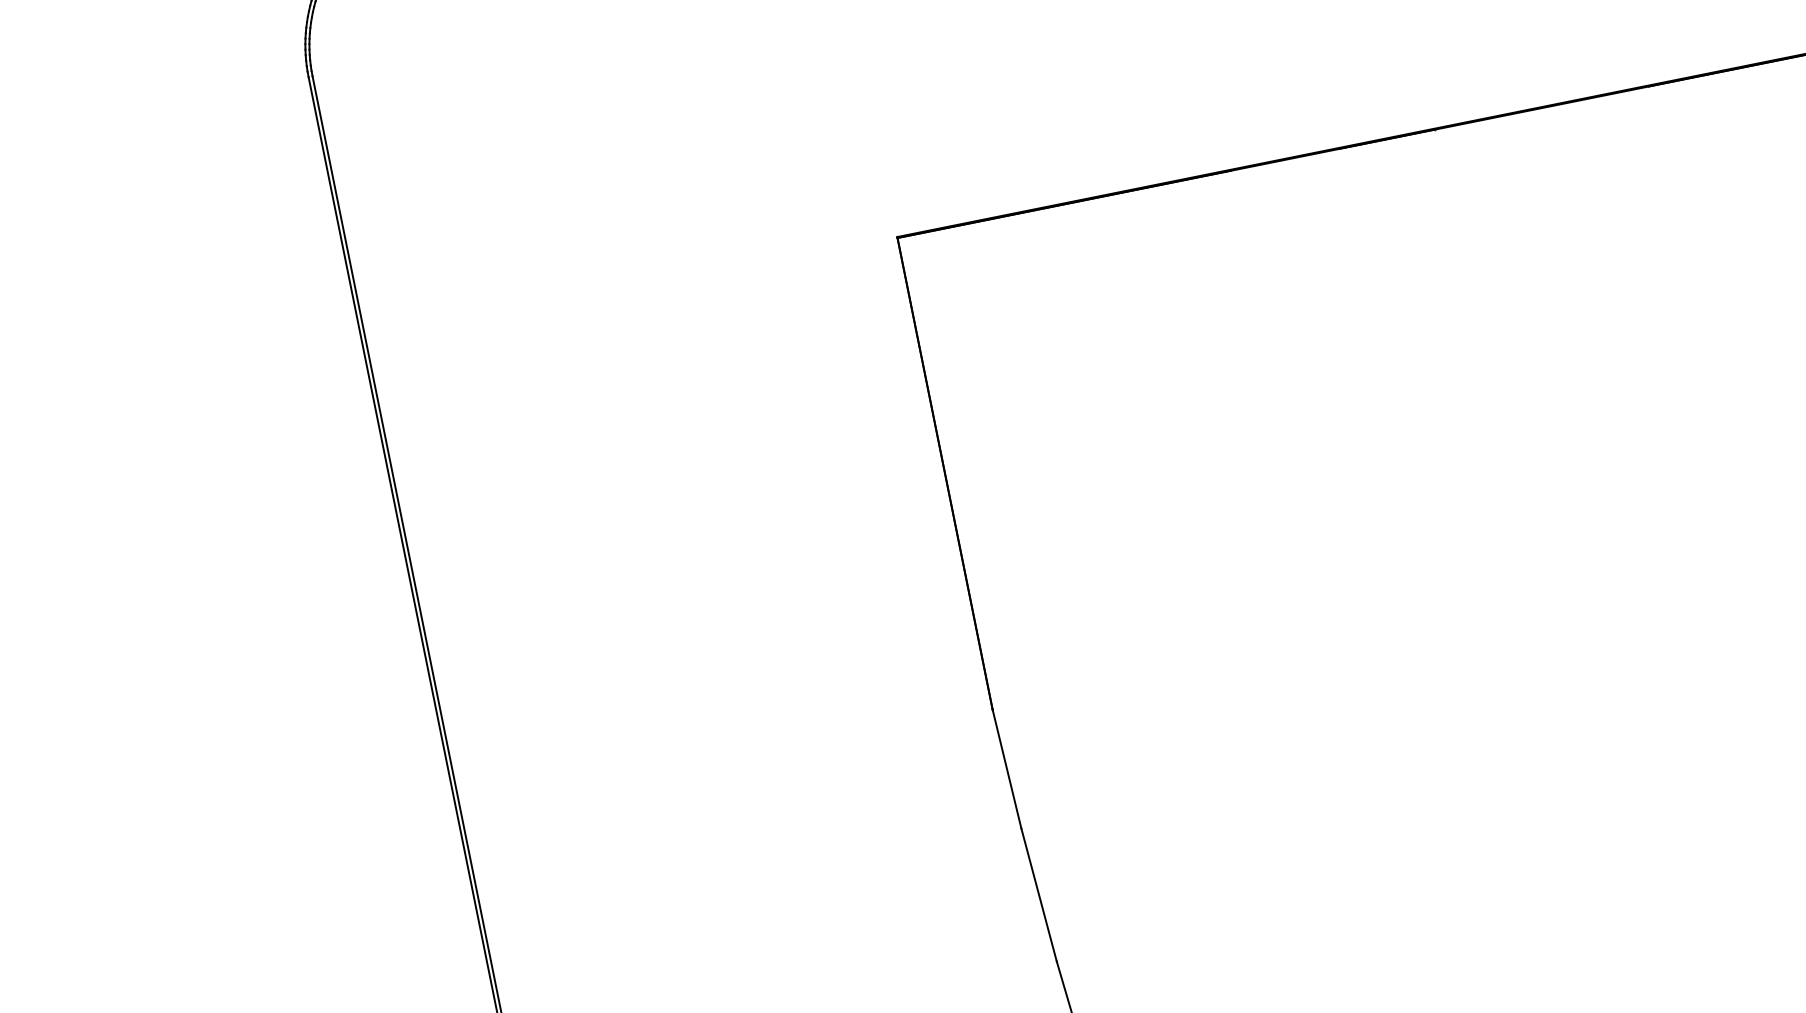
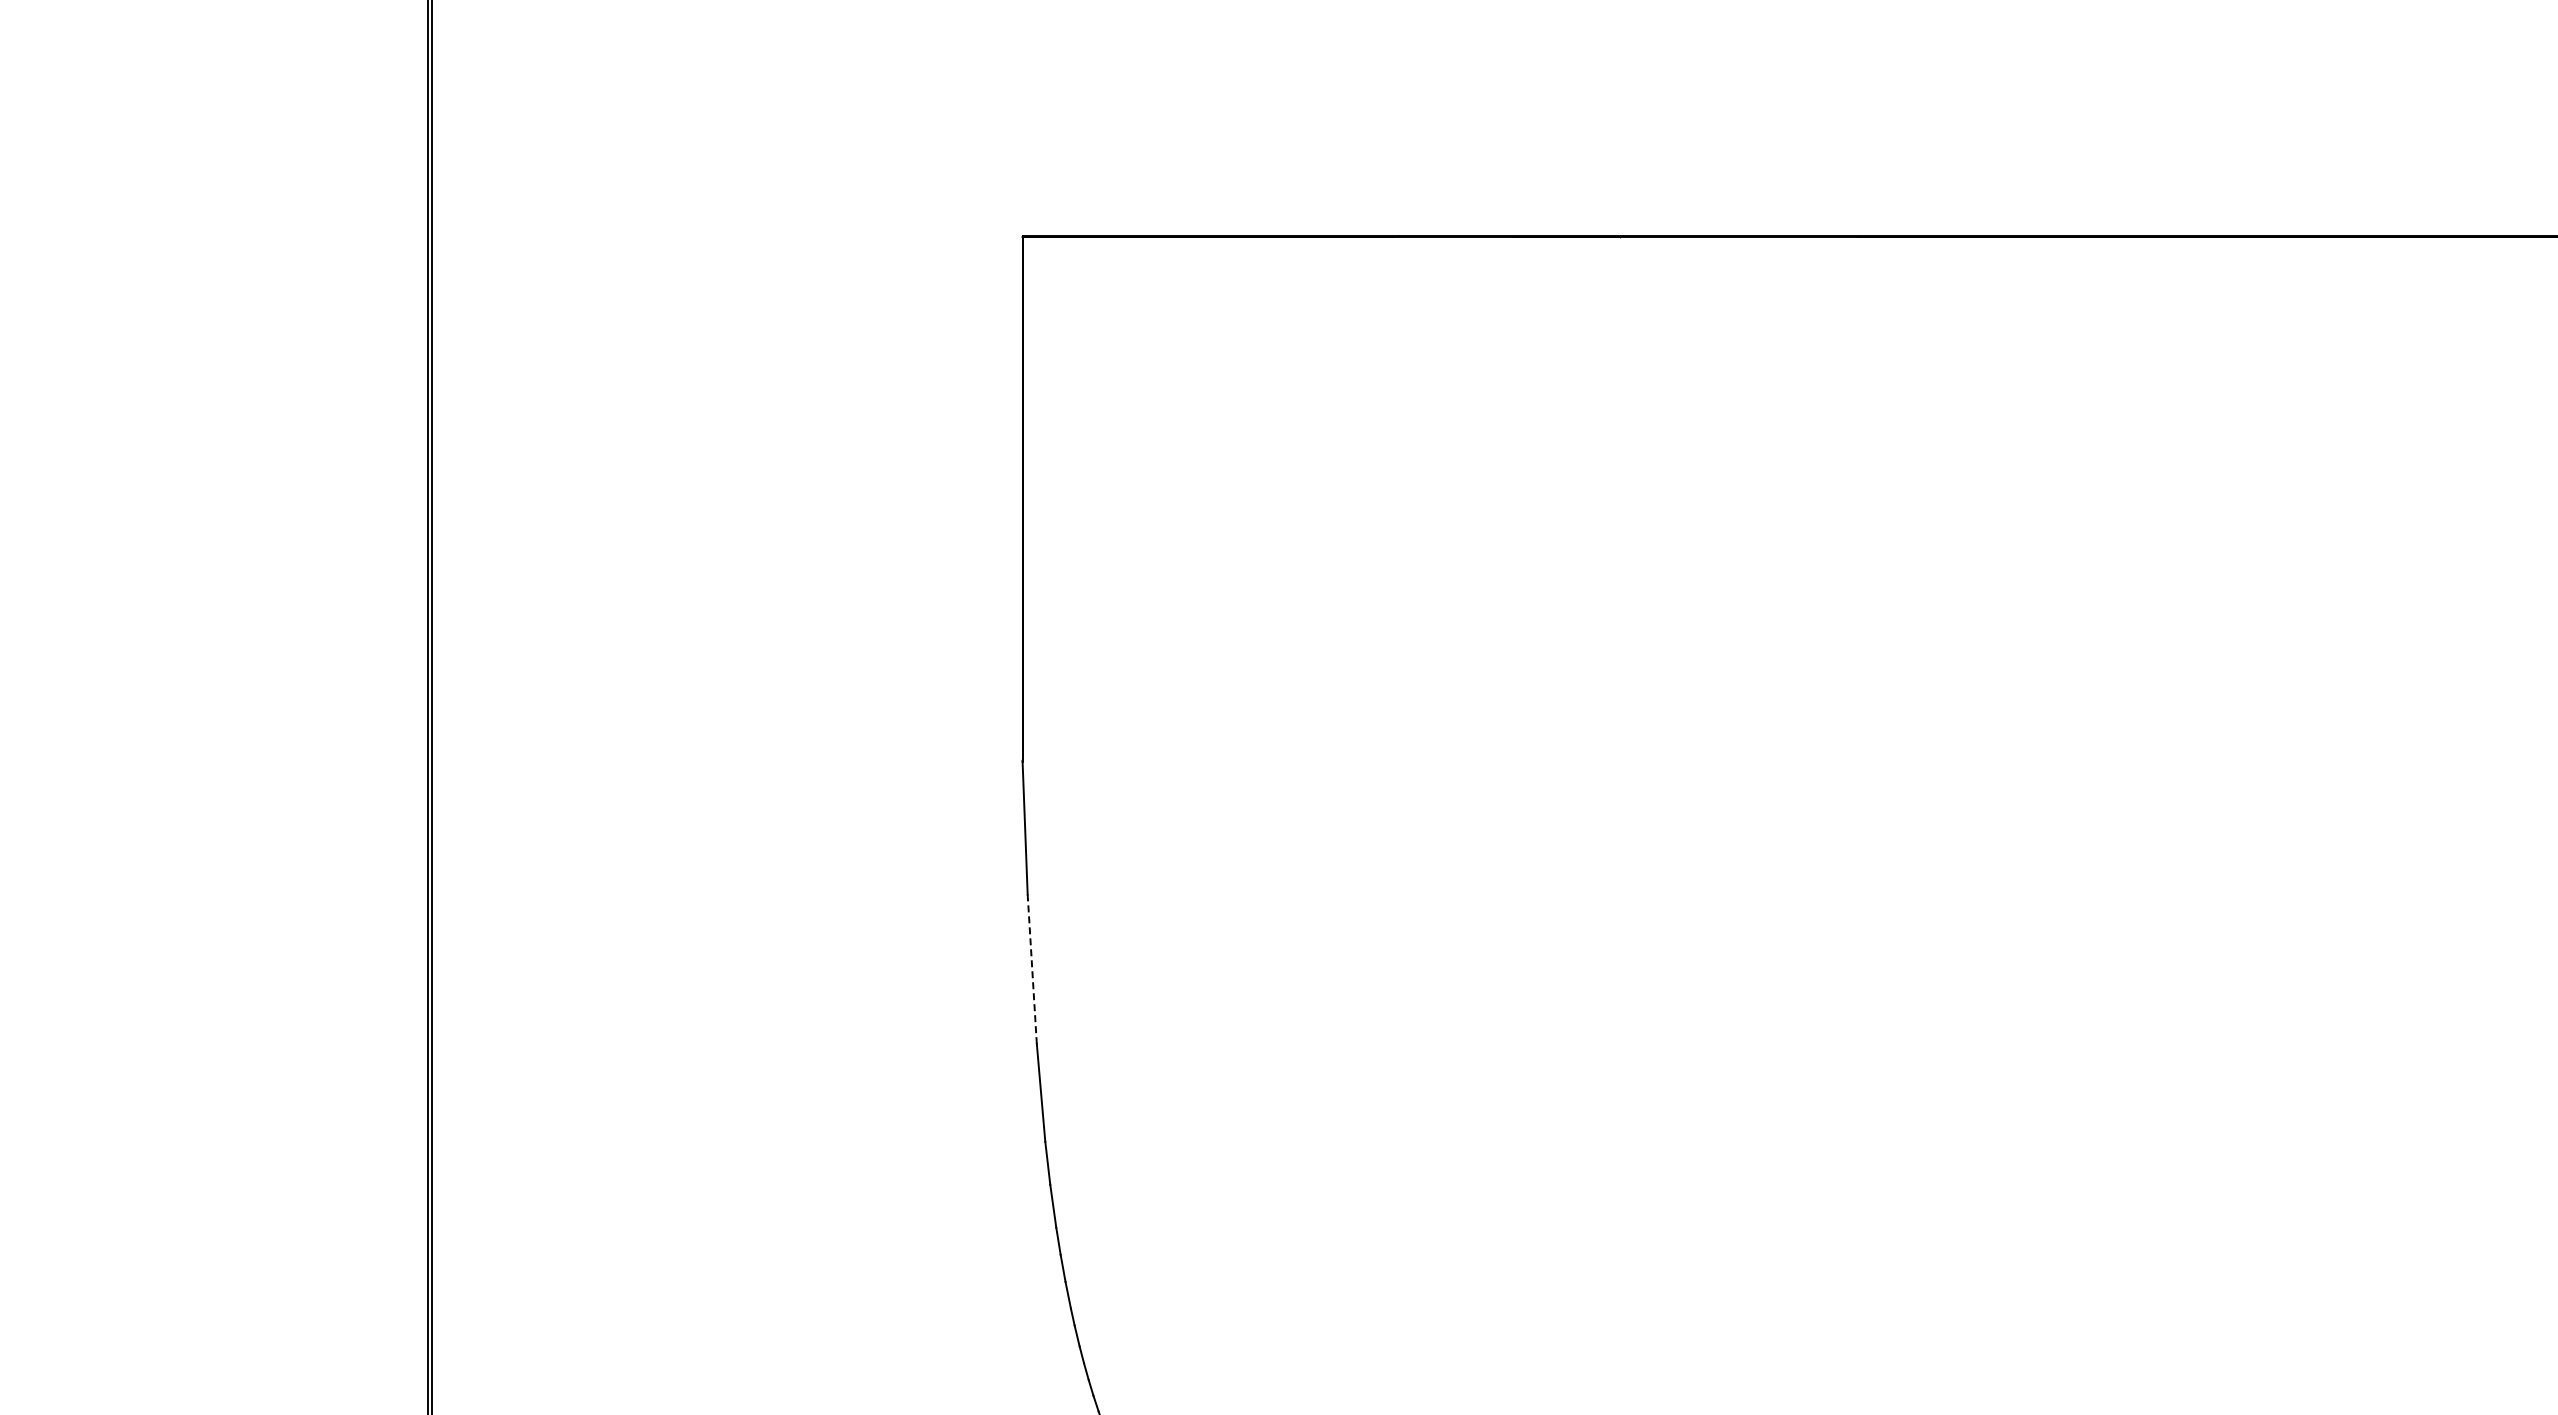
line: (1039, 894) -> (1032, 968), solid -> dashed

